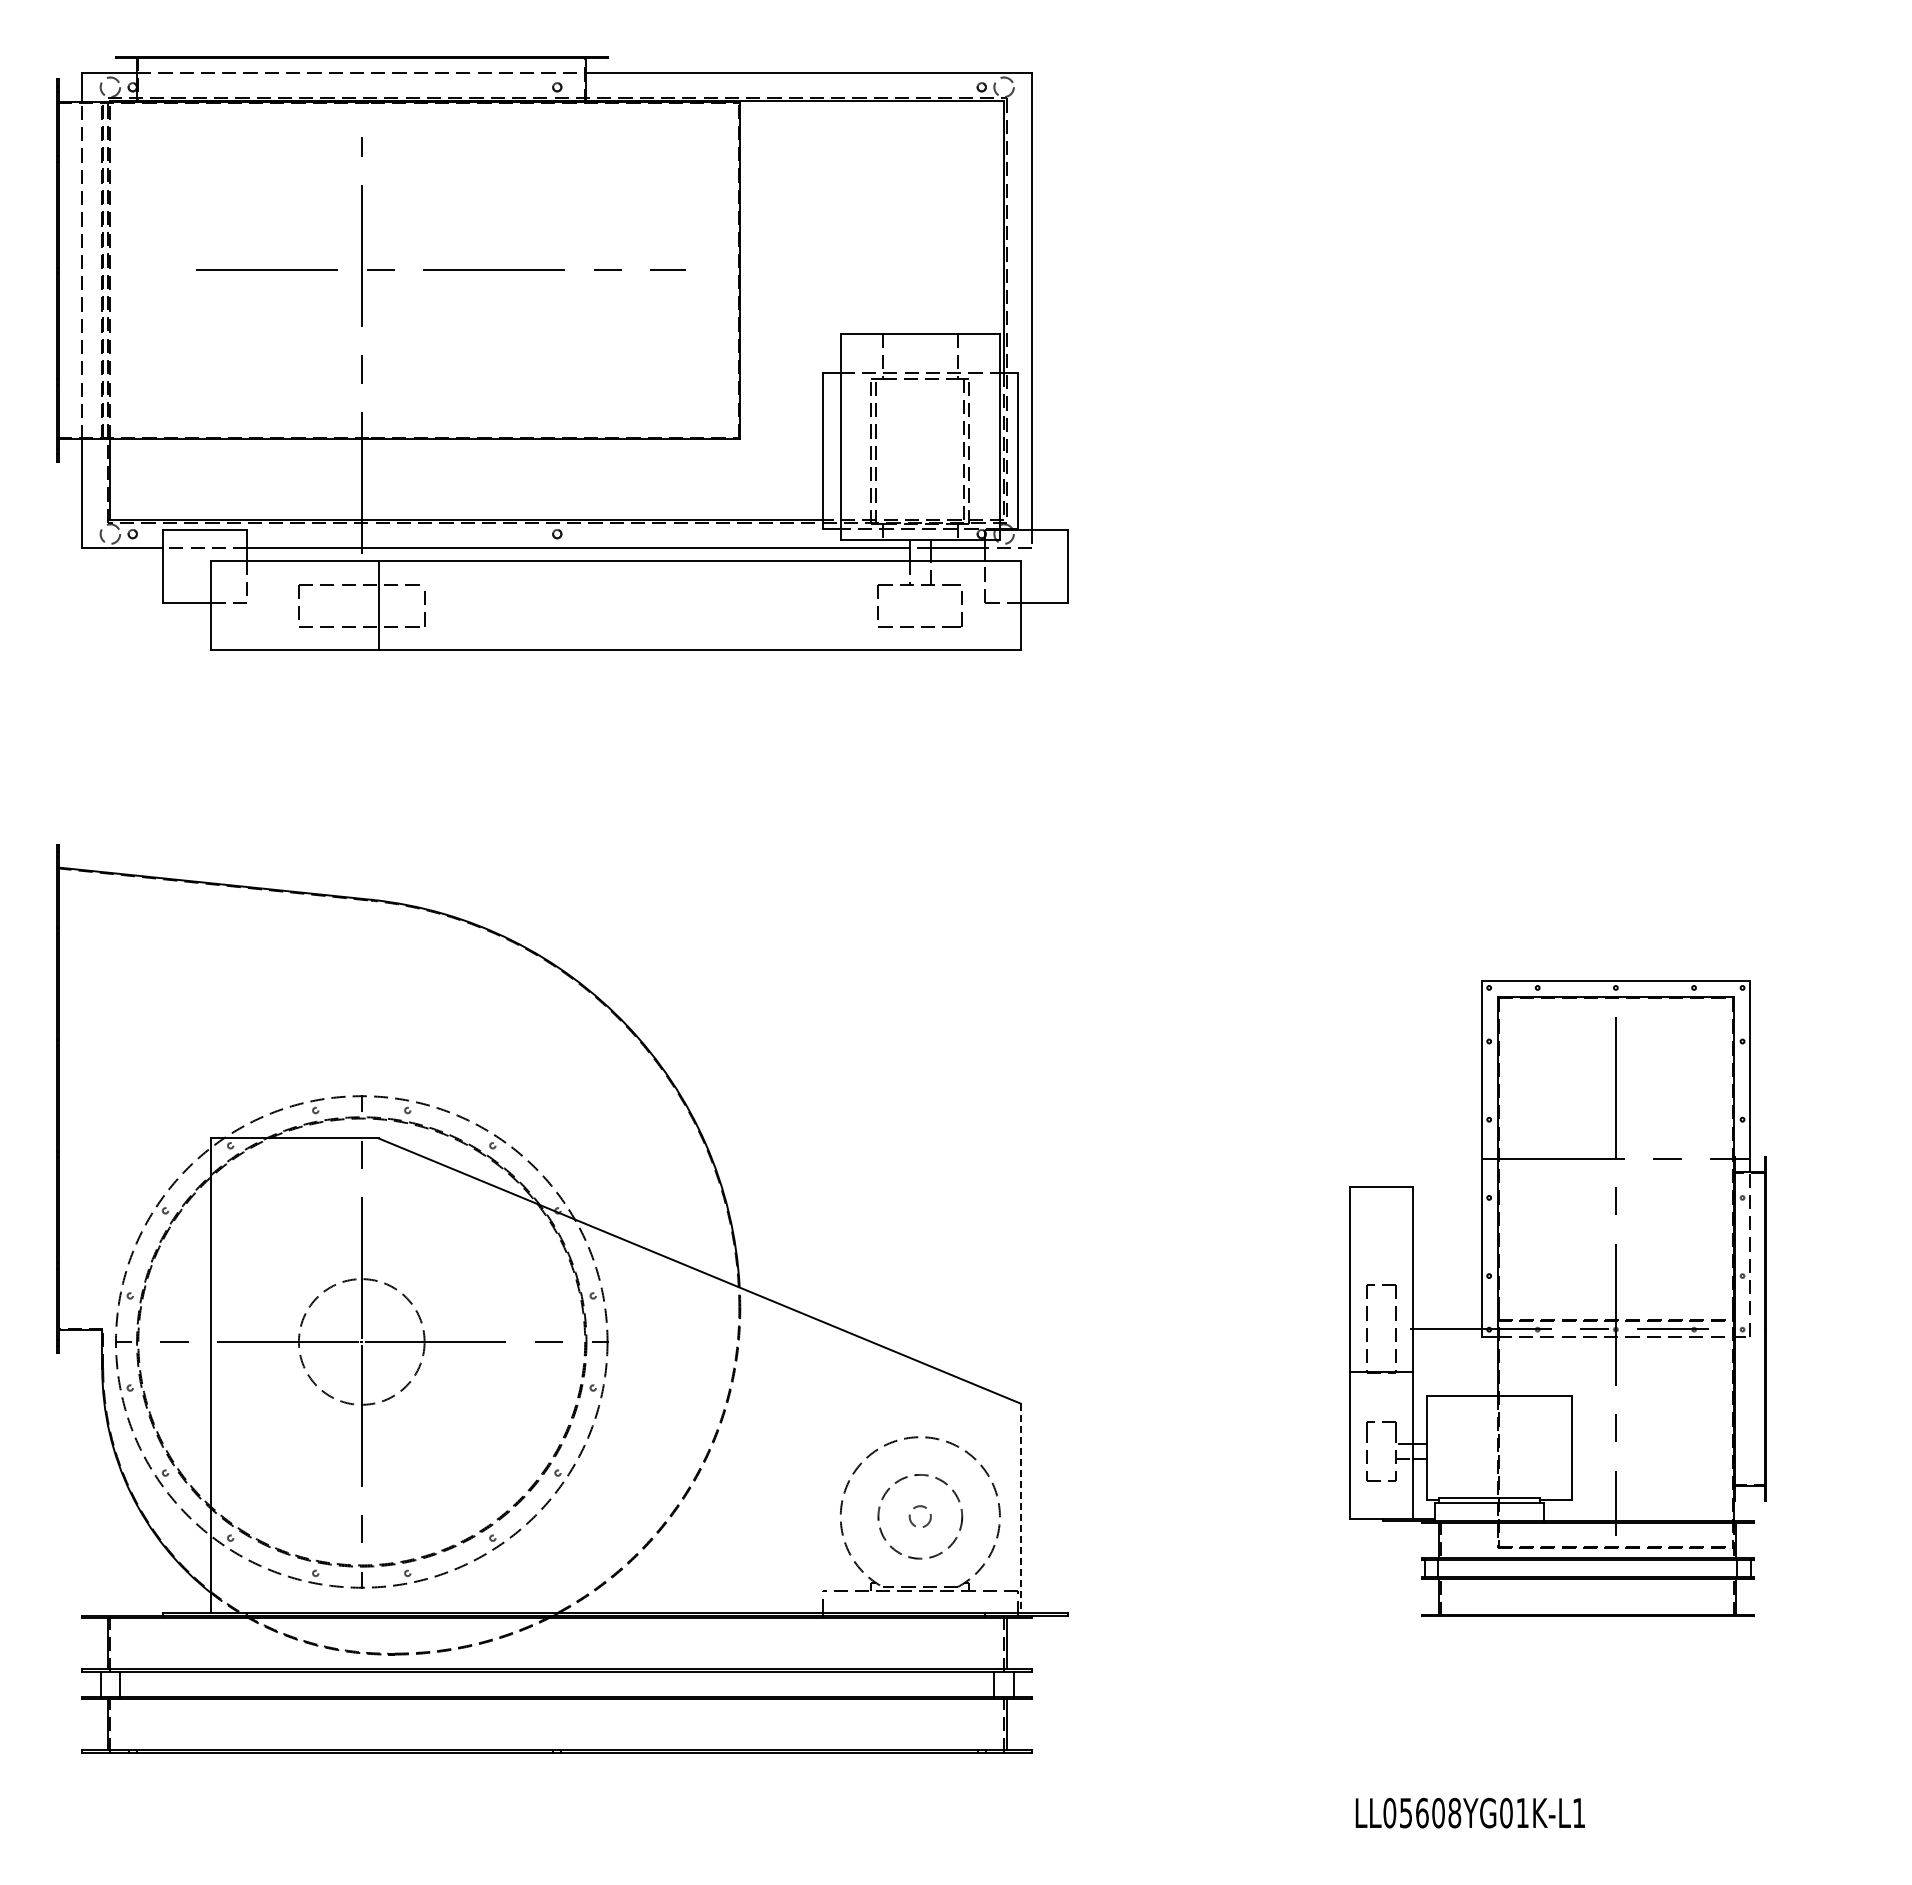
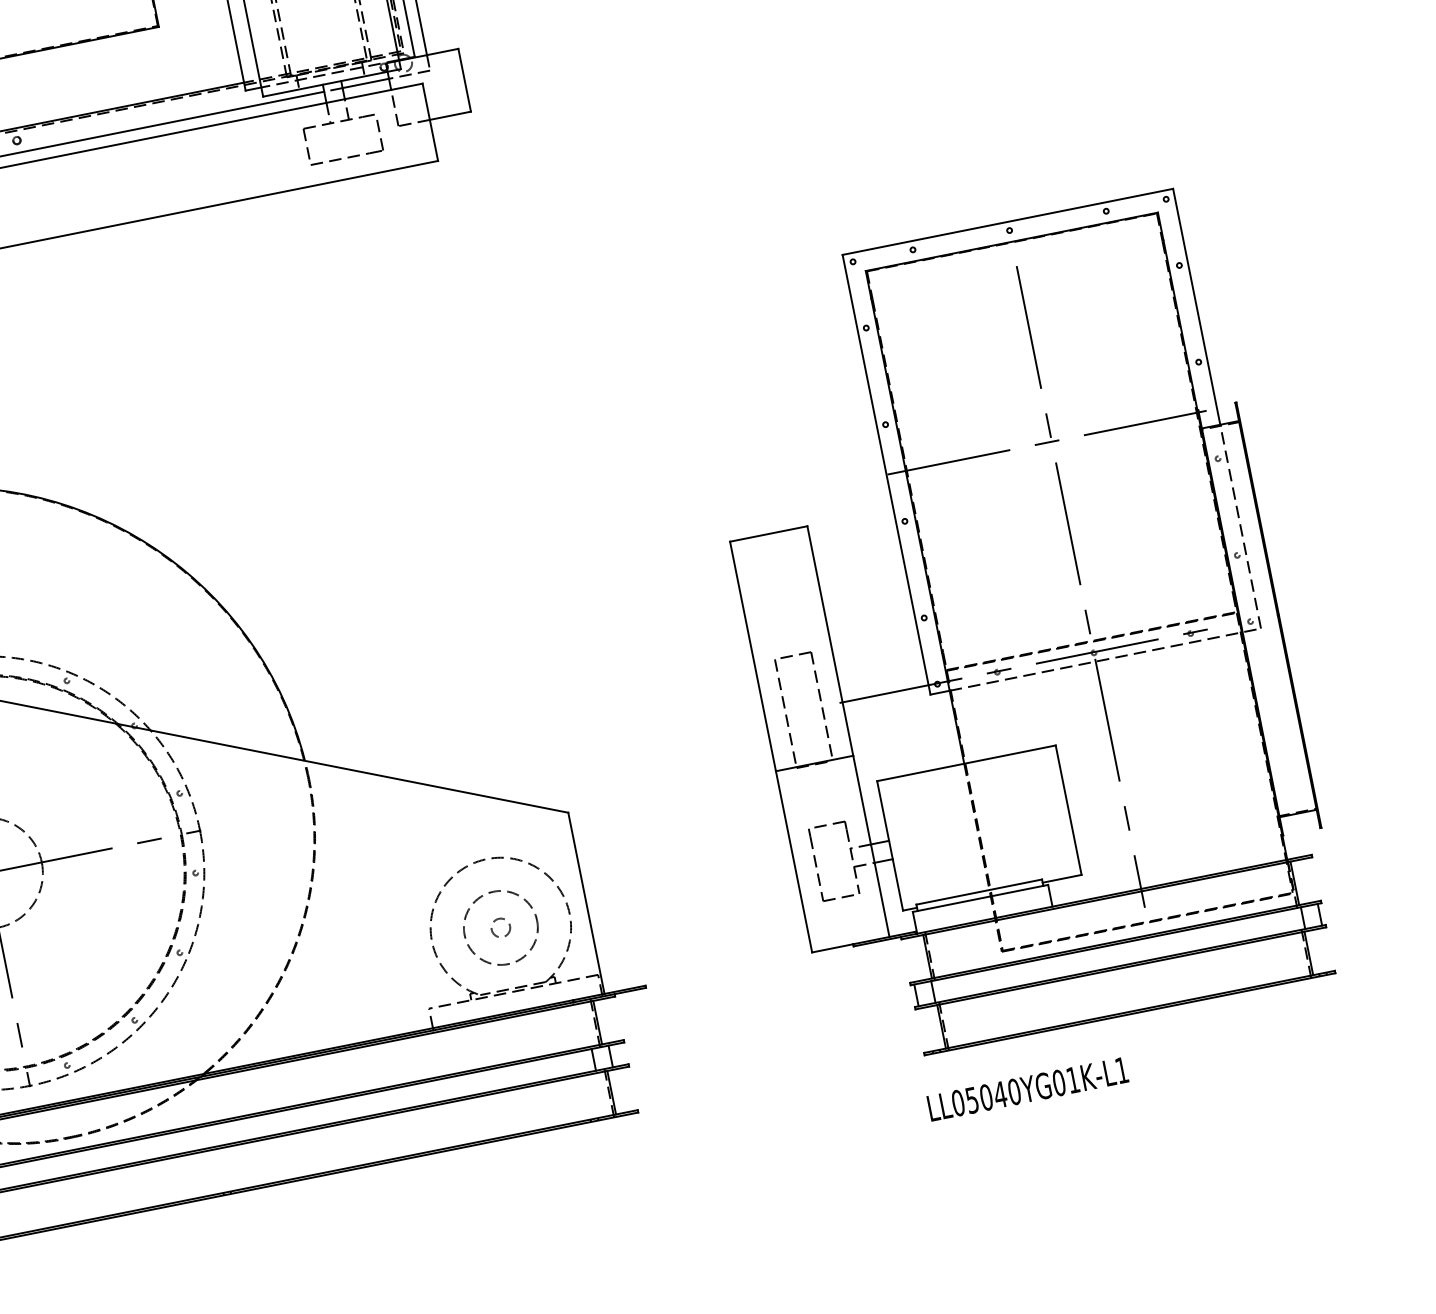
part: (1557, 1298) -> (1014, 628), size x1.43
line: (1020, 1508) -> (586, 903), dashed -> solid
text: (1438, 1812) -> (1000, 1094), LL05608YG01K-L1 -> LL05040YG01K-L1

